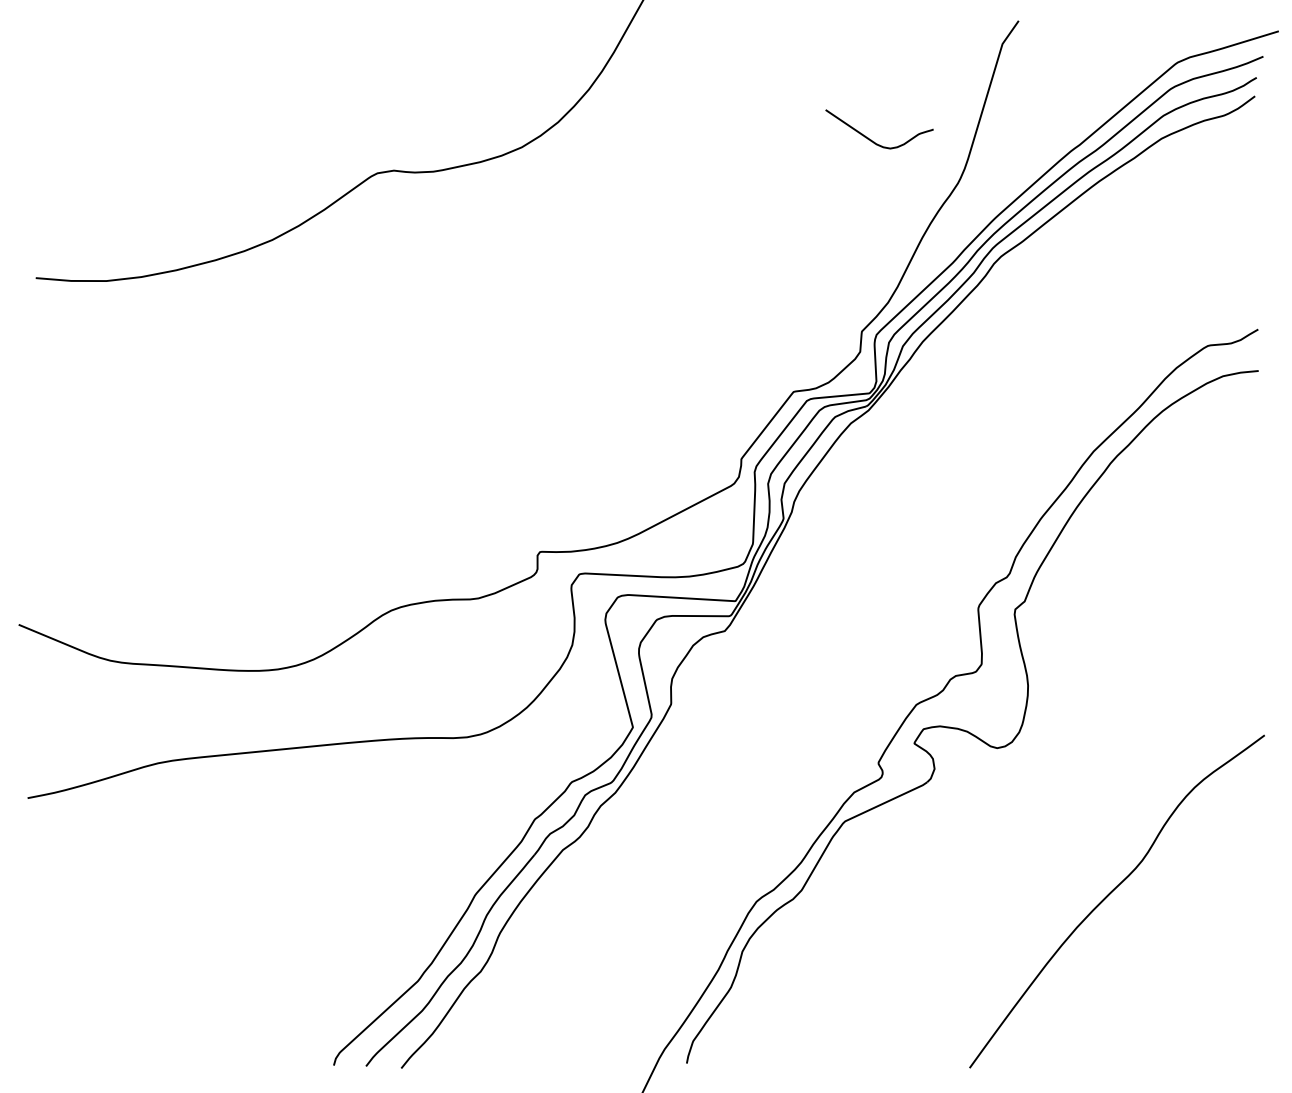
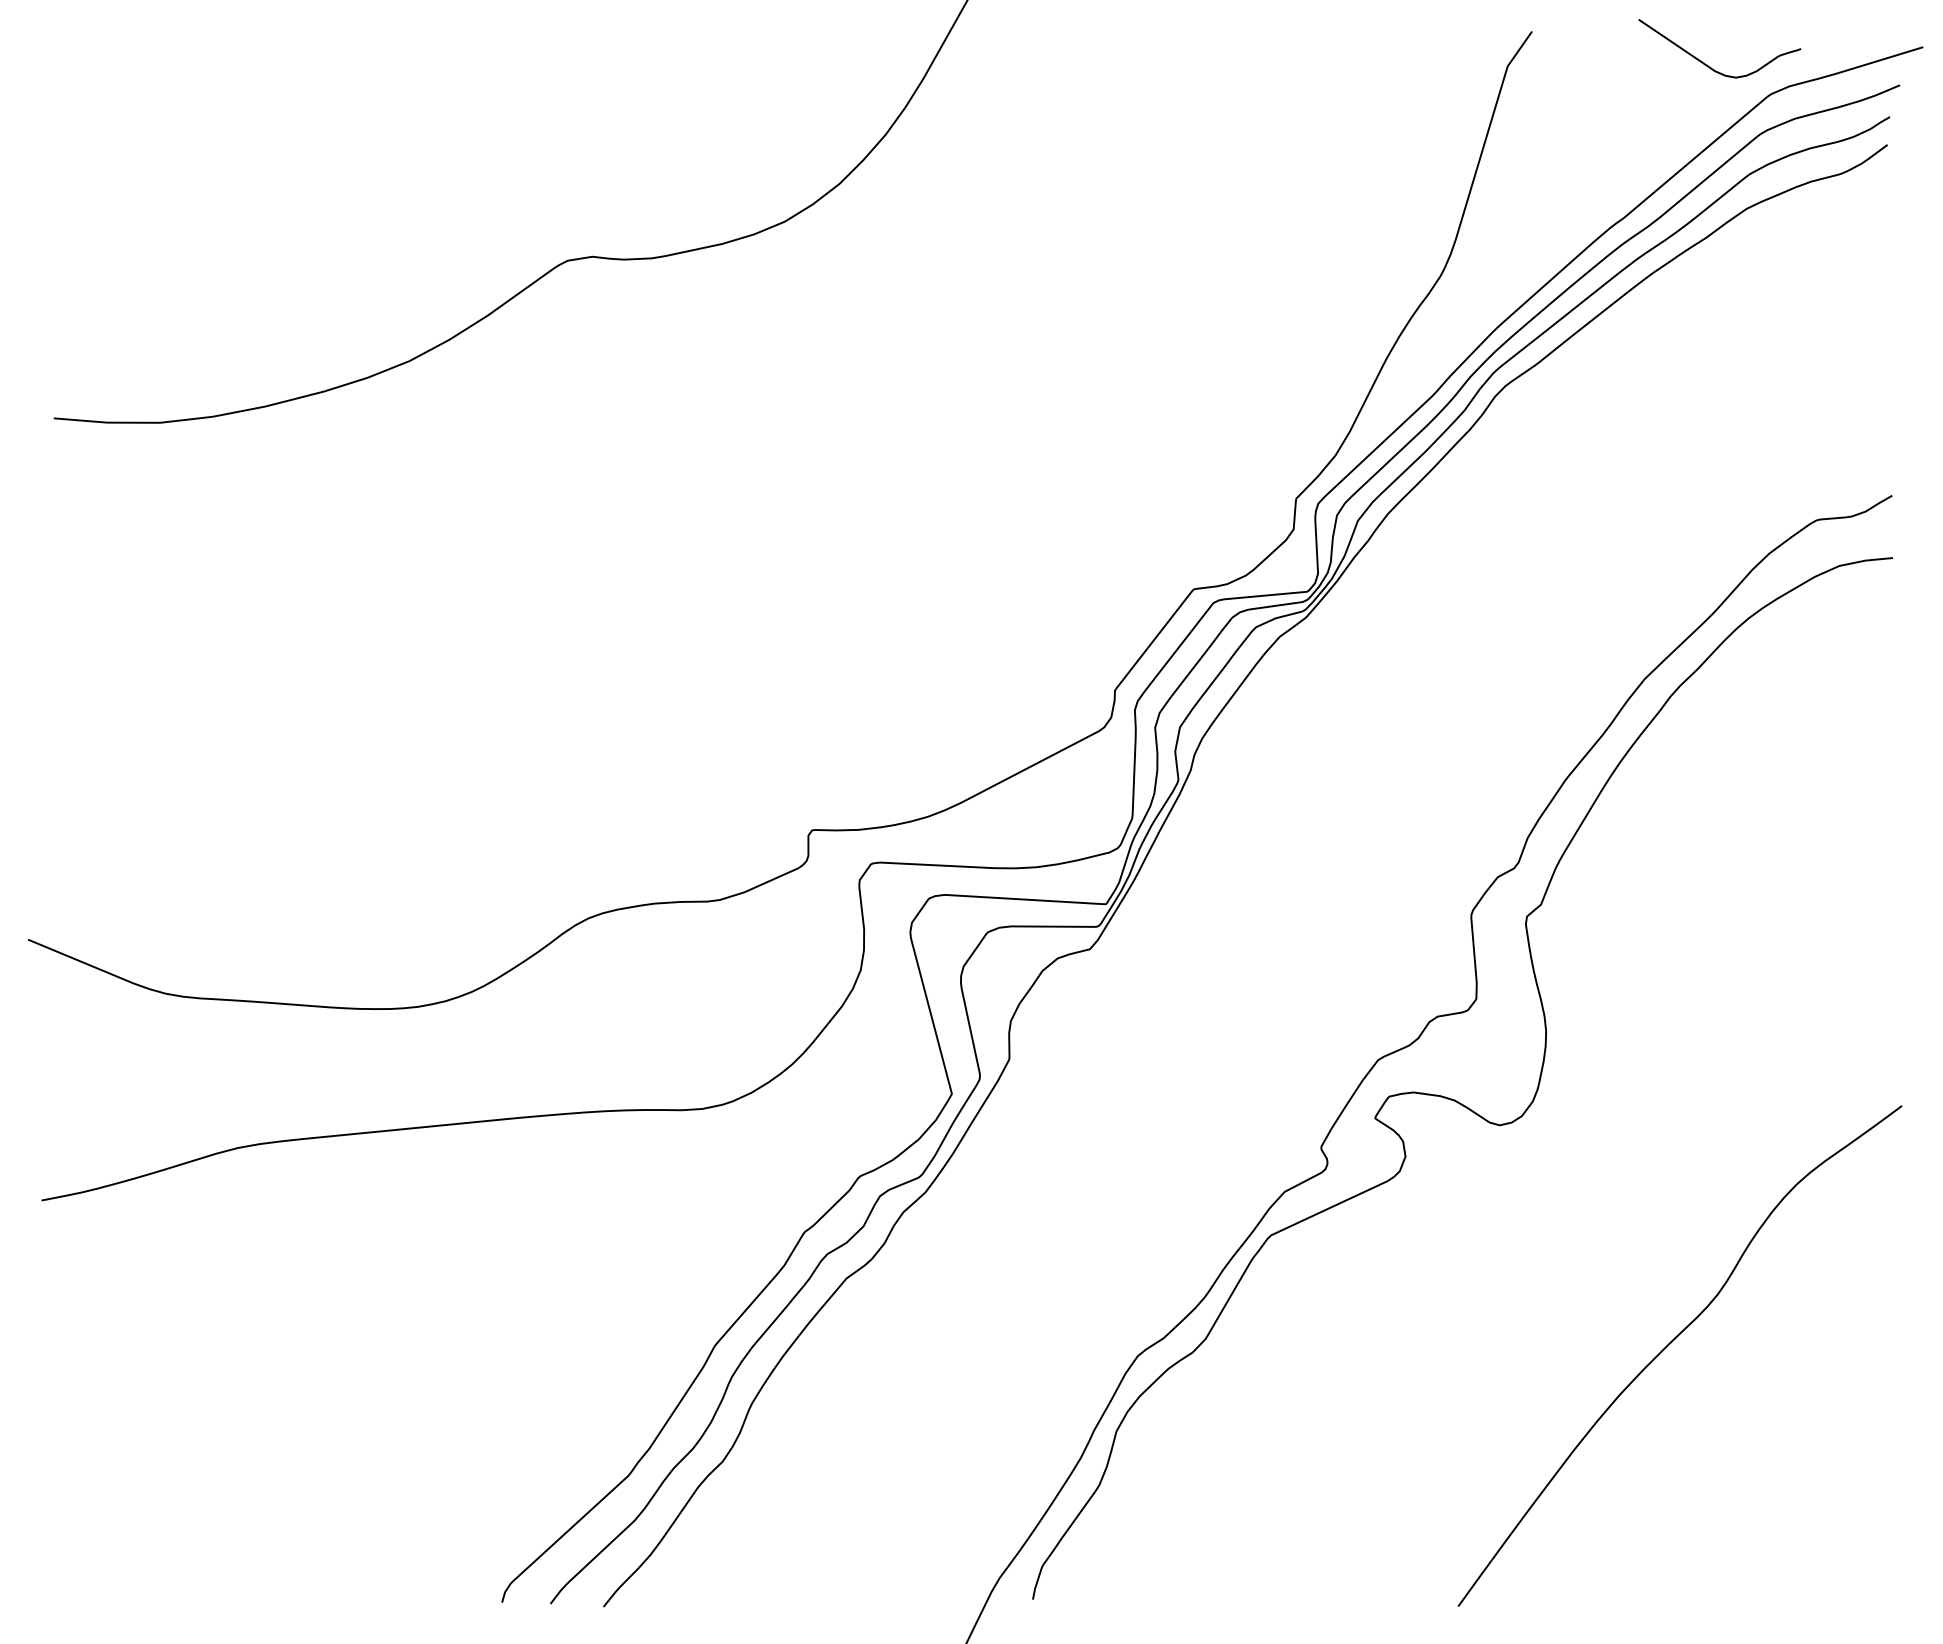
curve: (871, 139) -> (1707, 64), moved

